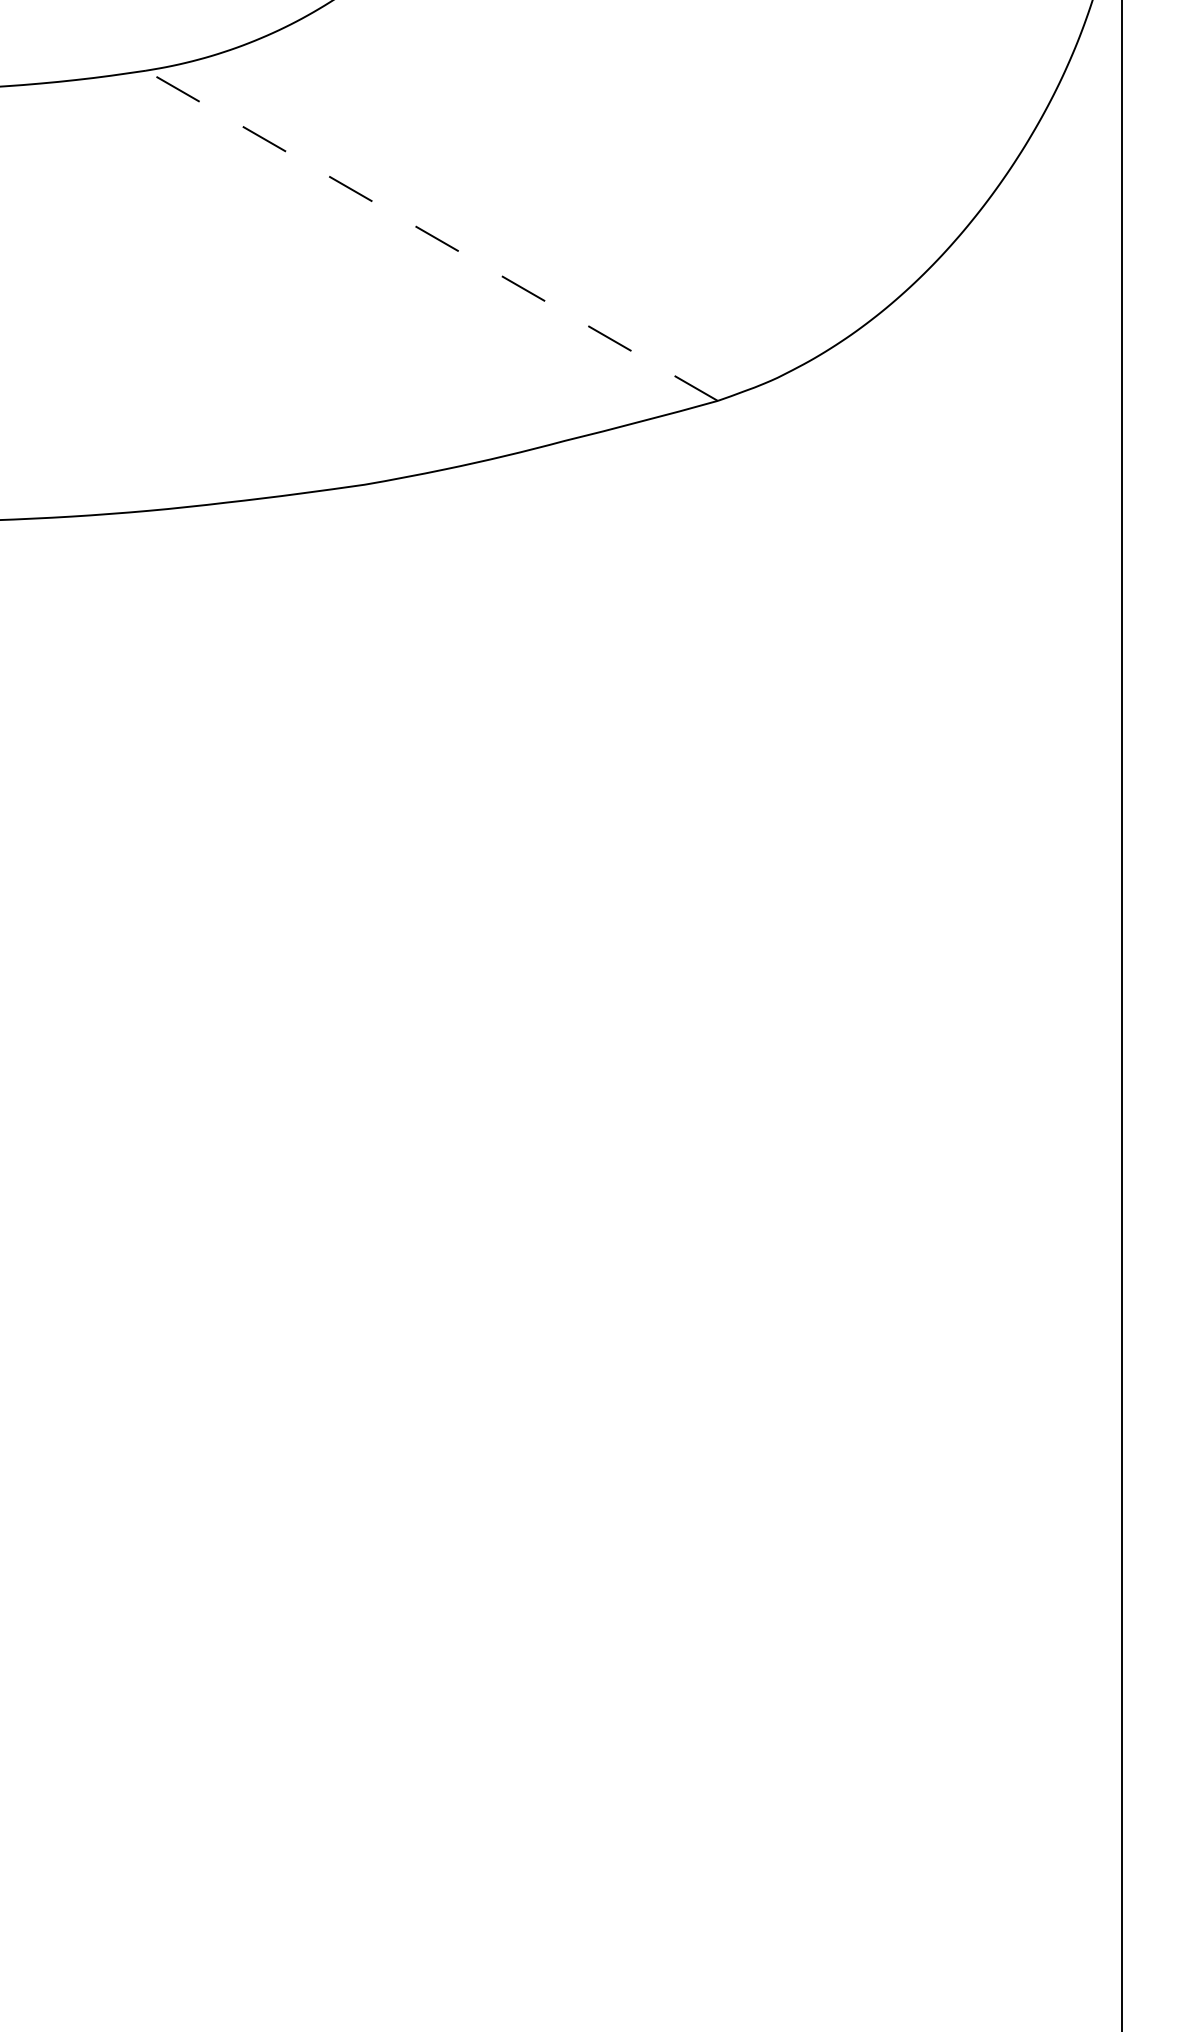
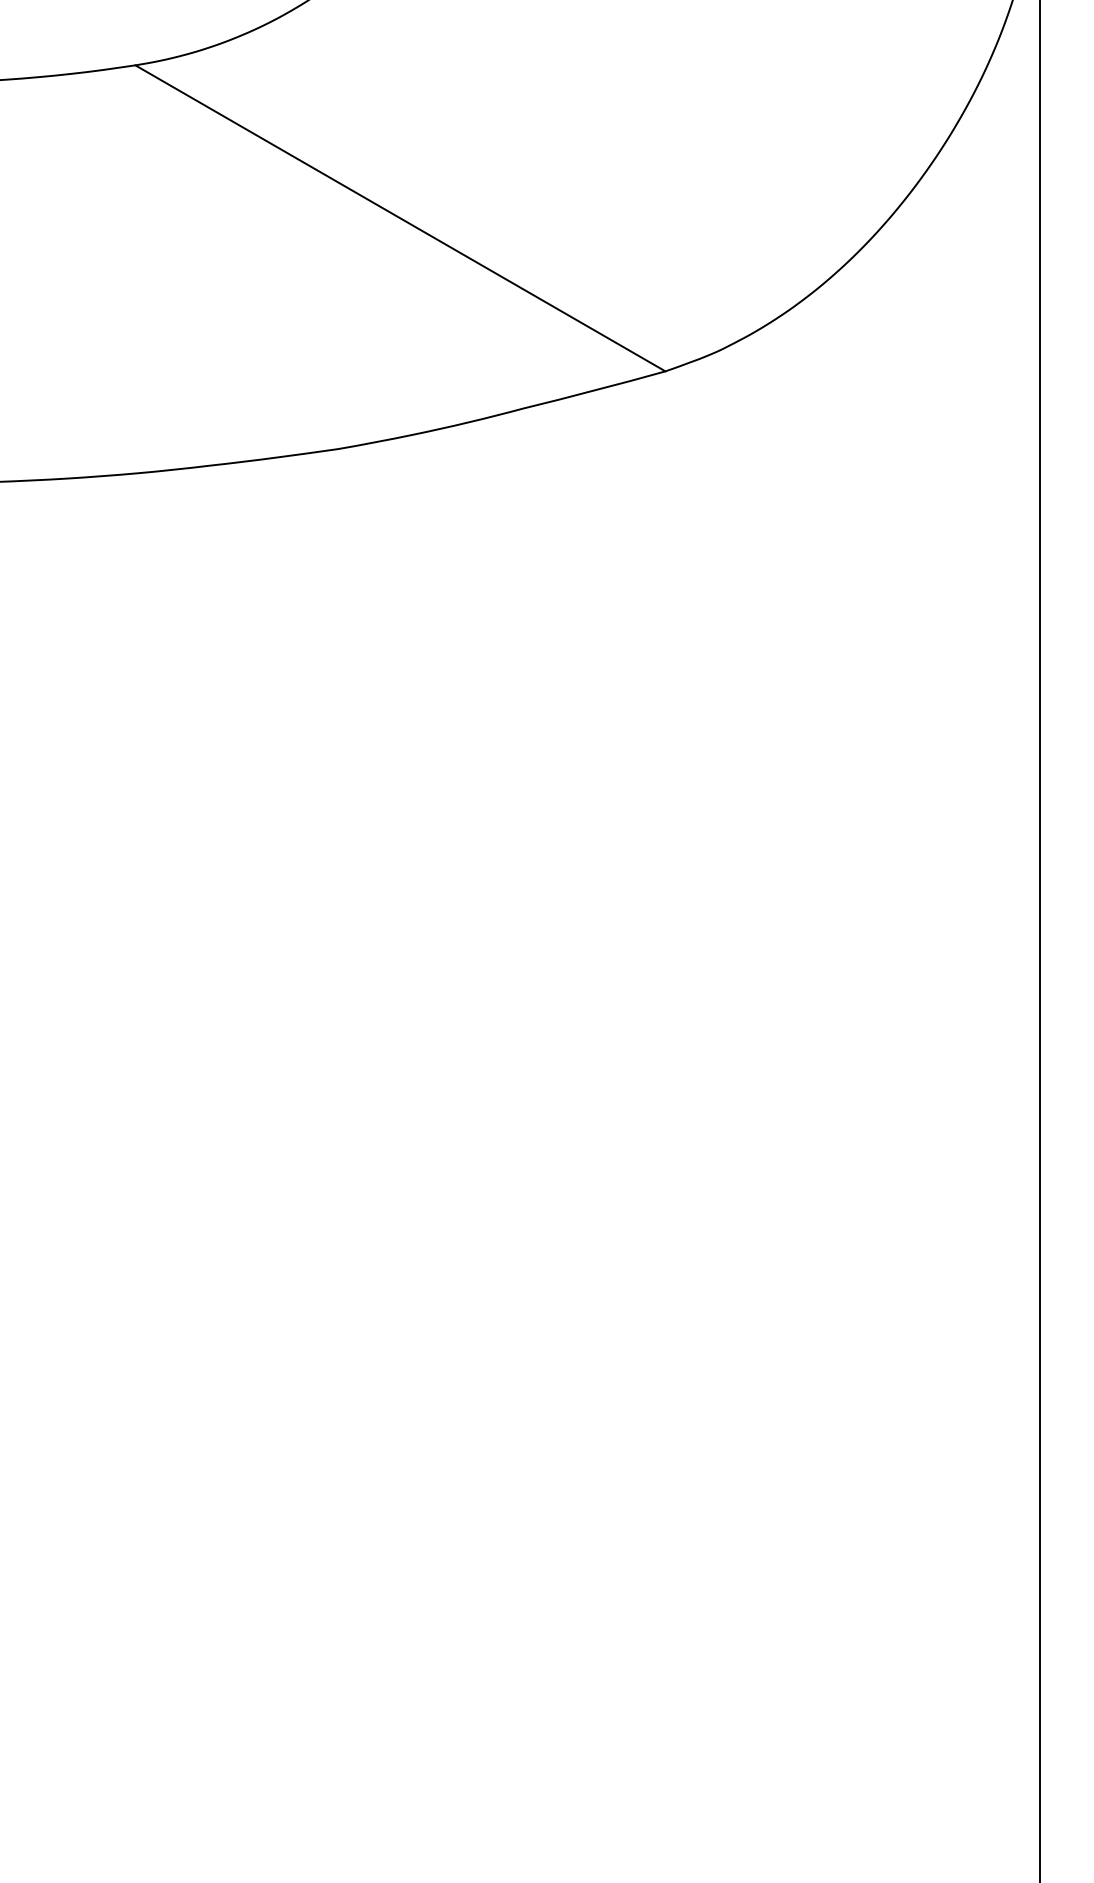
line: (431, 235) -> (400, 218), dashed -> solid

